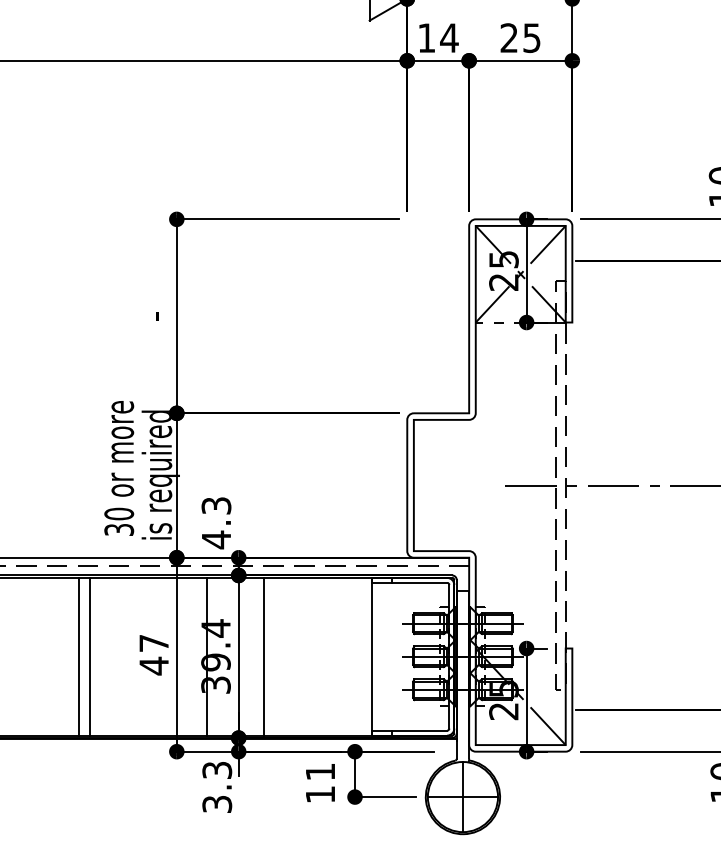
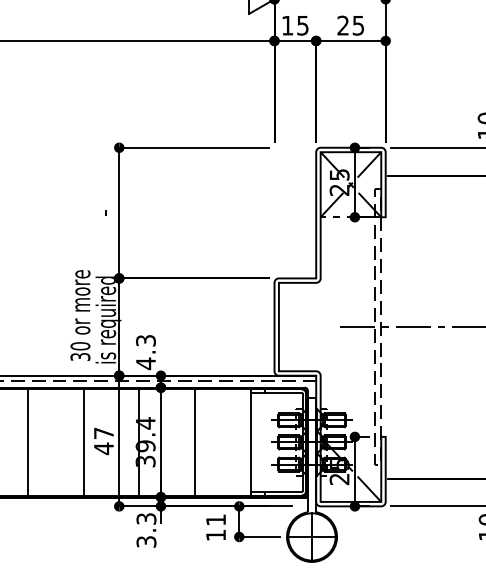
text: (448, 37) -> (302, 25), 14 -> 15
line: (79, 656) -> (28, 442), moved
line: (89, 656) -> (83, 442), moved
line: (264, 656) -> (195, 442), moved

